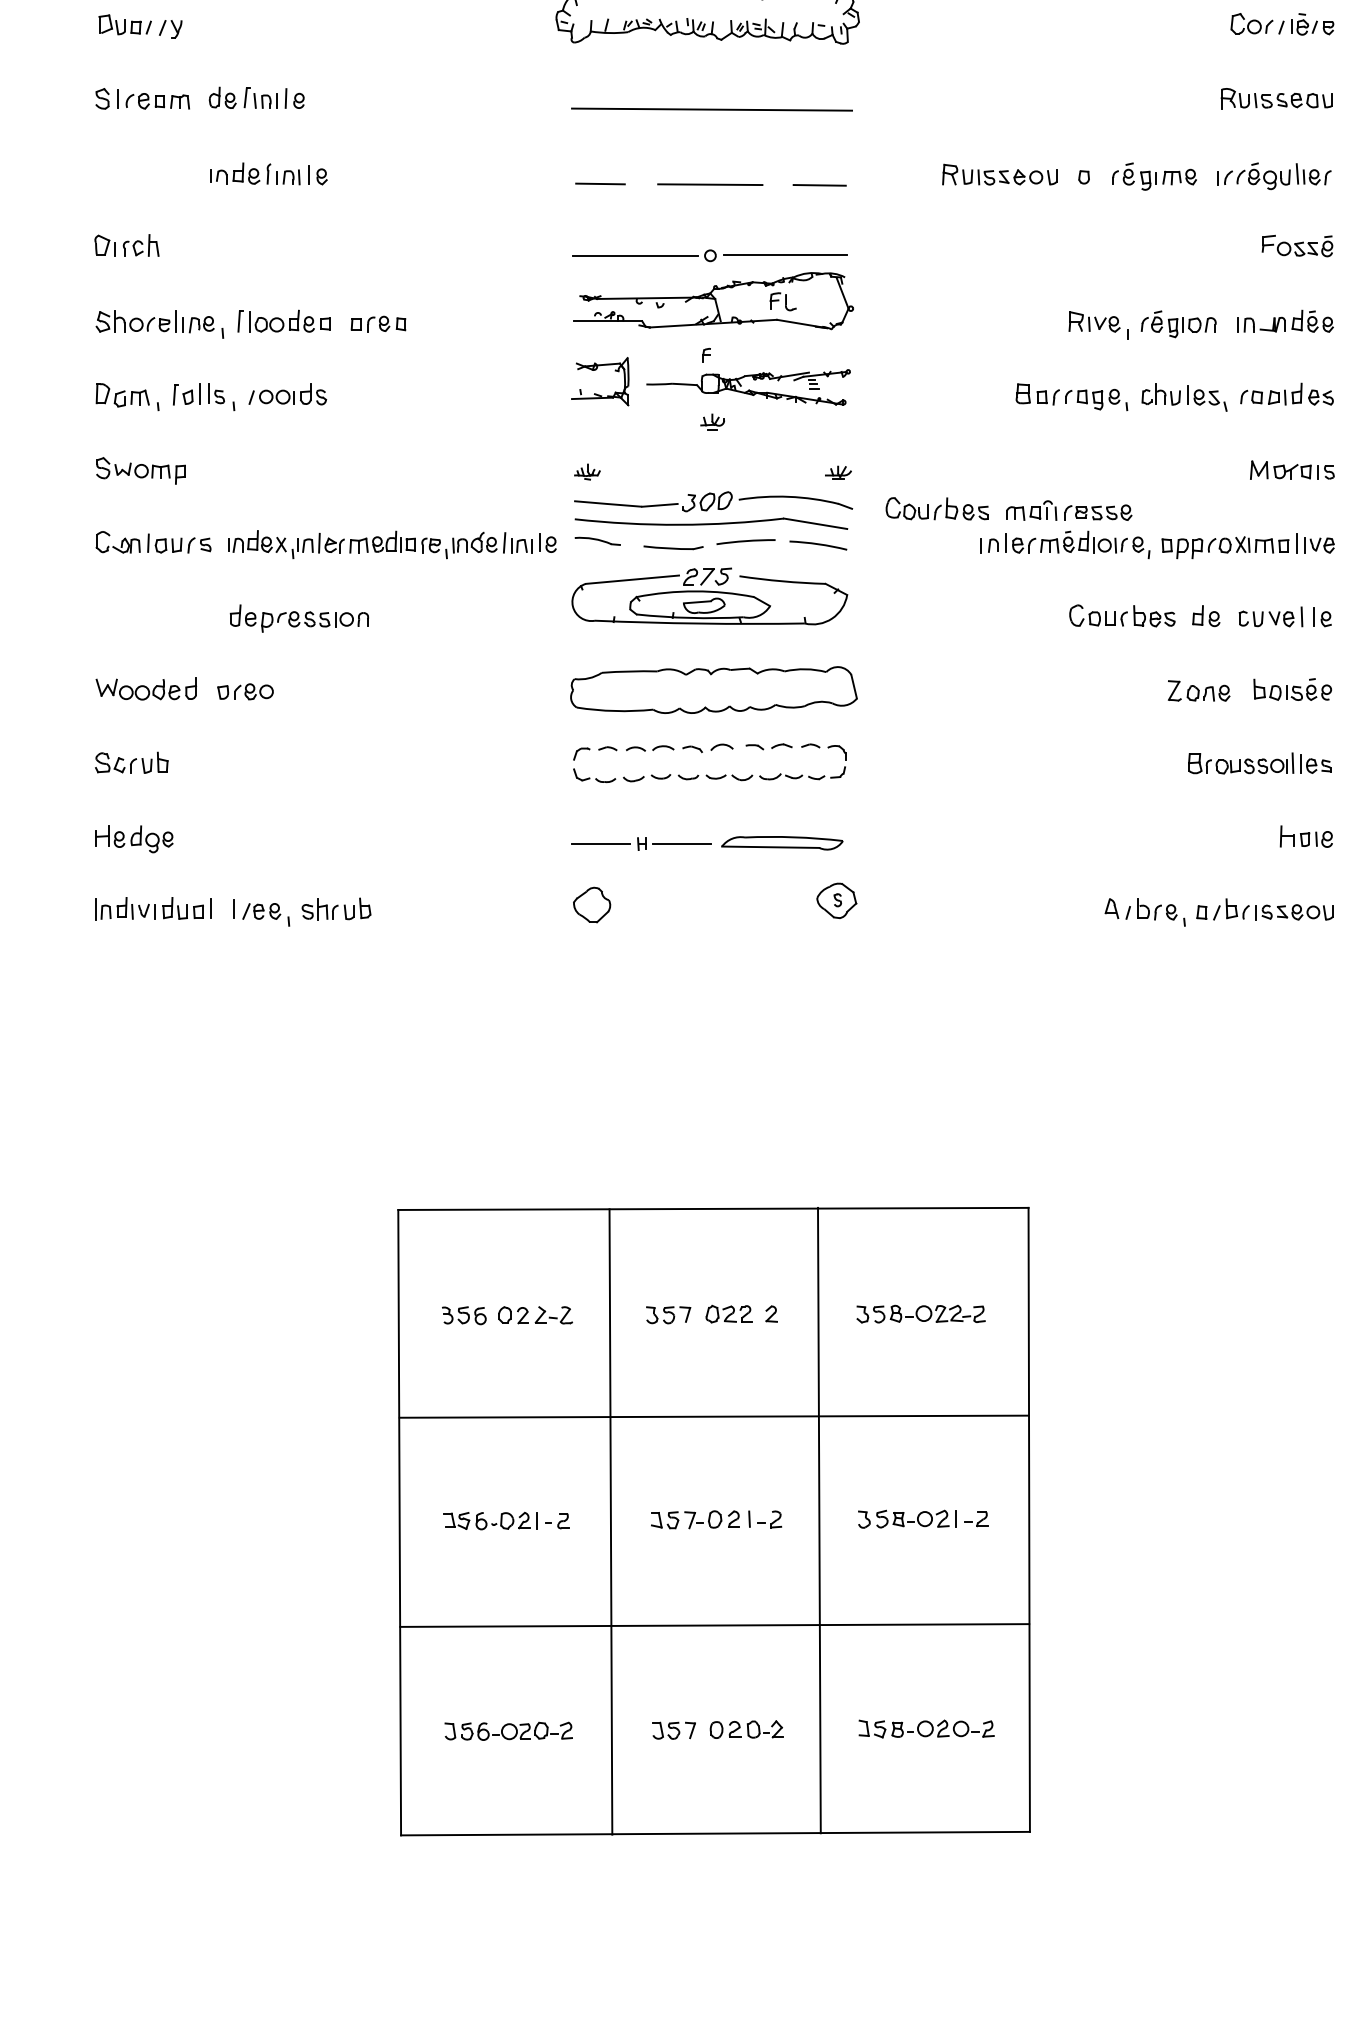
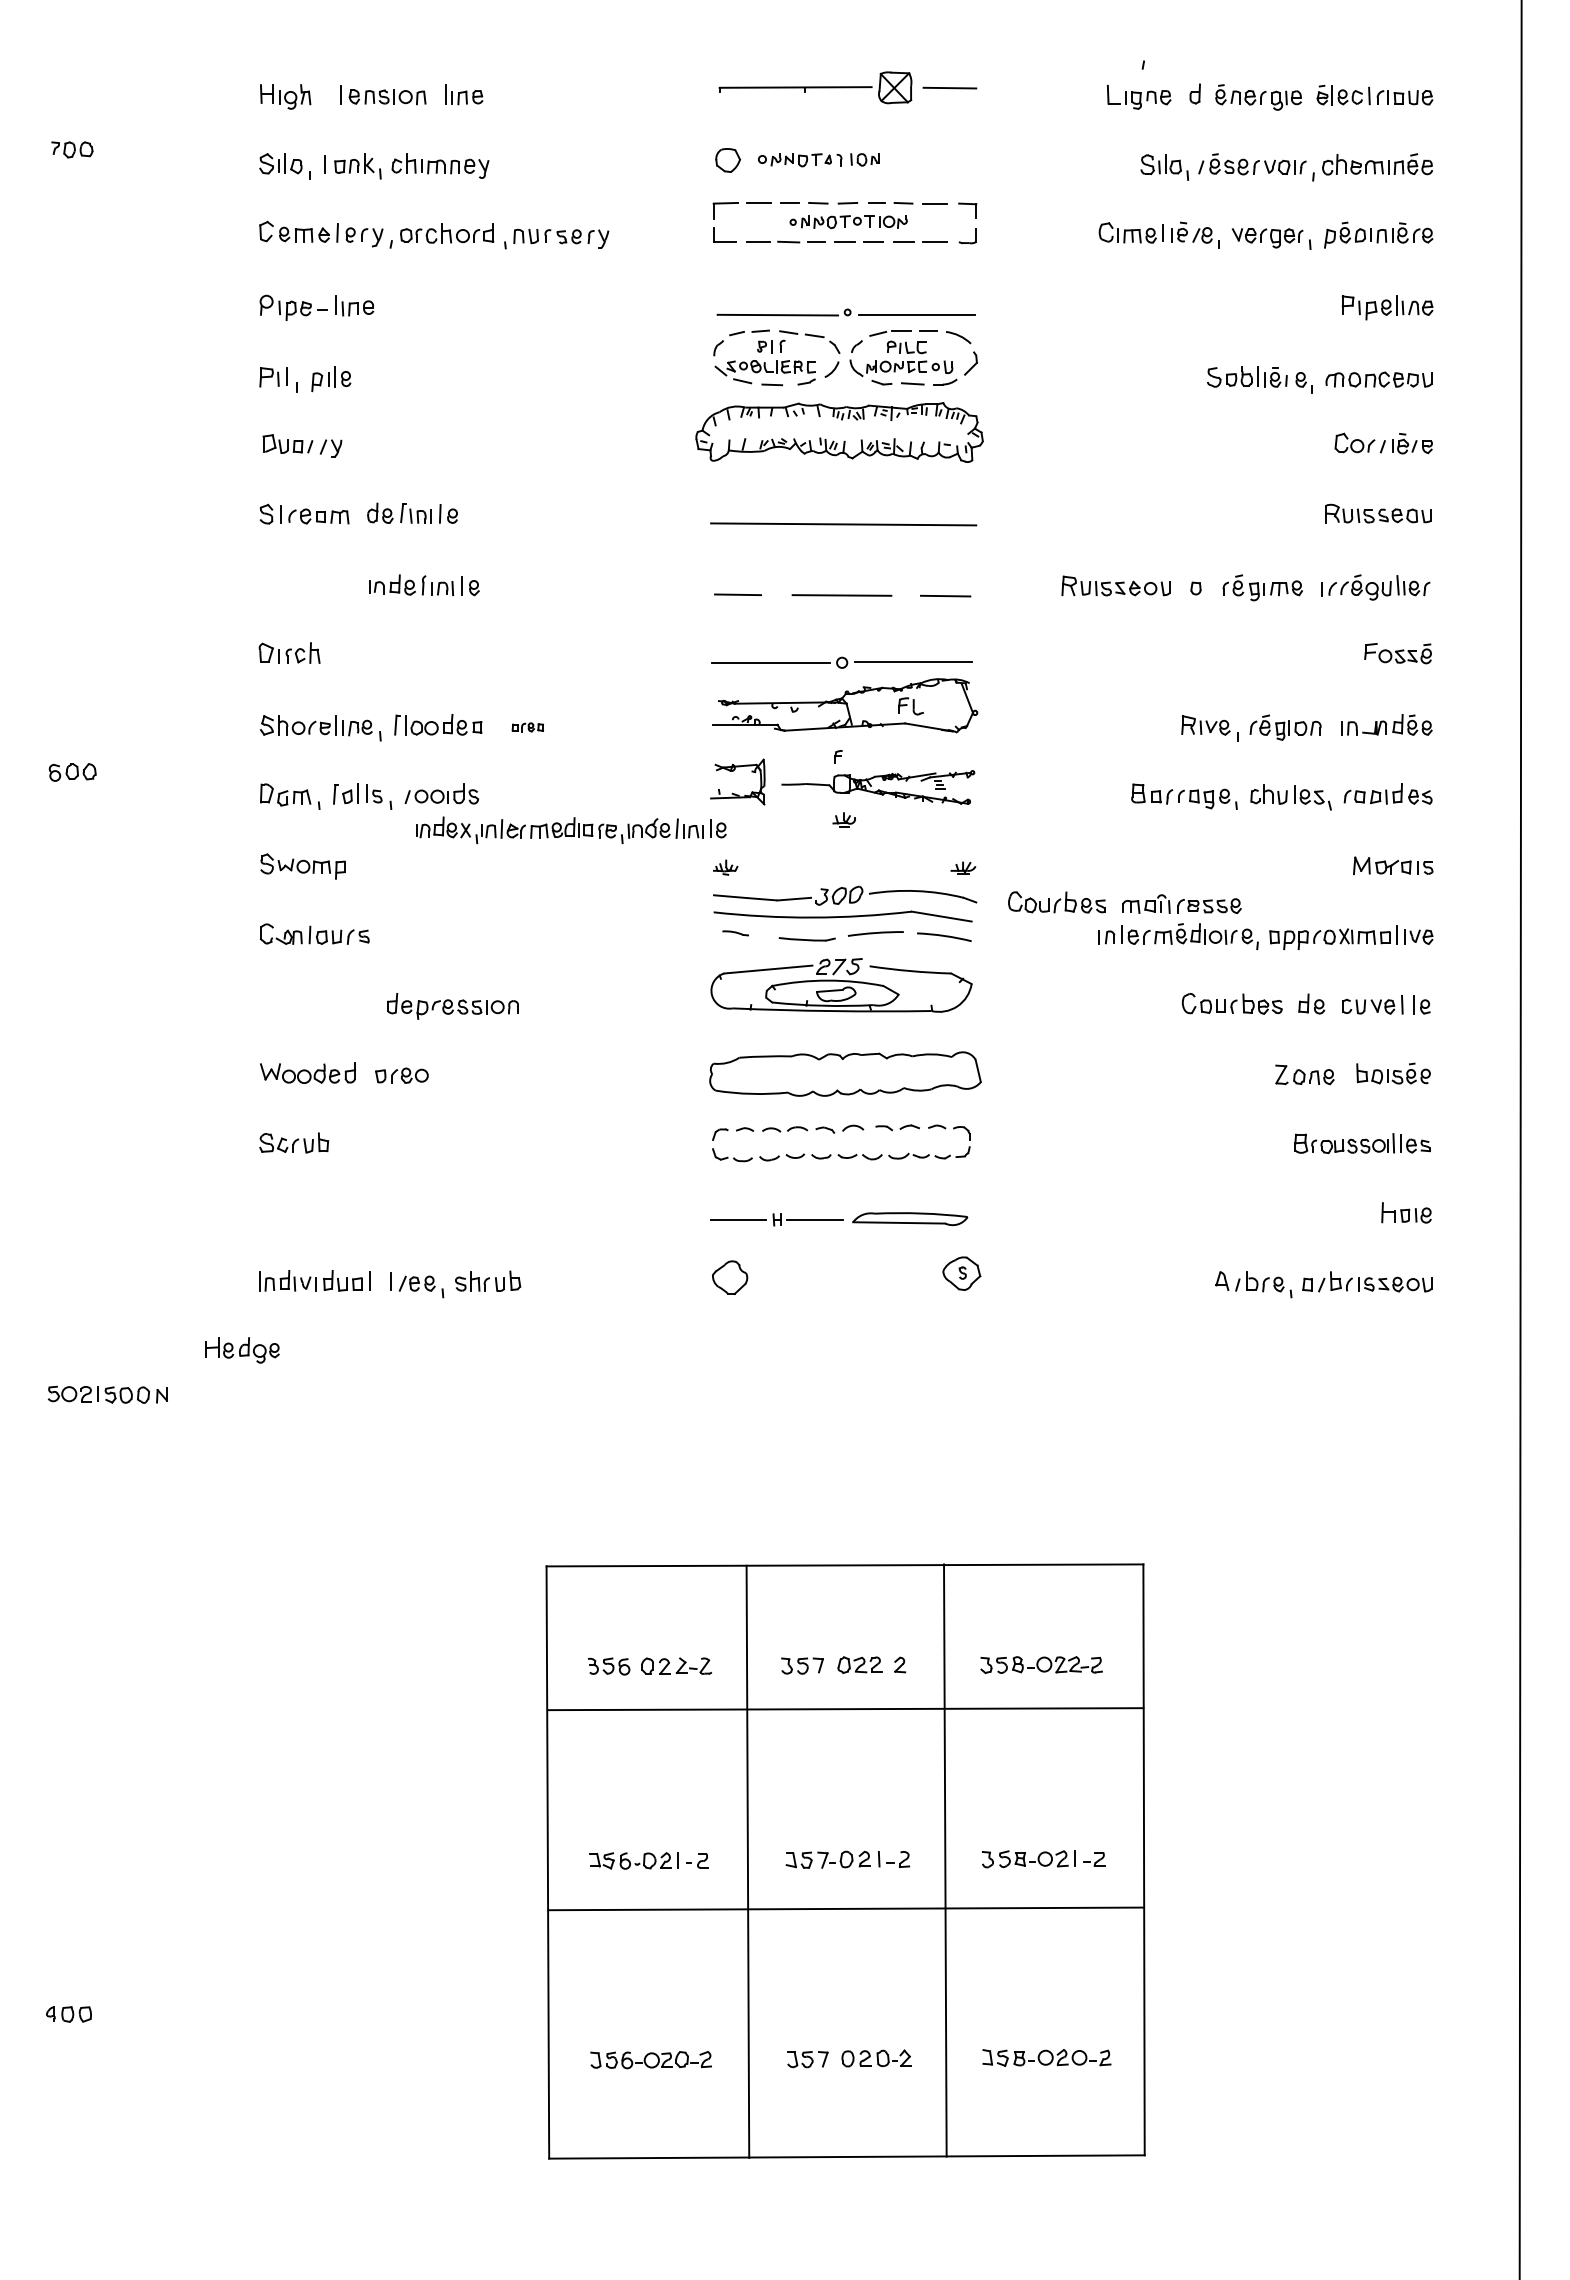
part: (378, 324) -> (527, 727), size x0.6
part: (597, 541) -> (735, 933), size x0.6
part: (392, 544) -> (571, 830), moved
part: (134, 839) -> (242, 1350), moved
line: (713, 1417) -> (845, 1709), moved
line: (715, 1625) -> (846, 1908), moved

